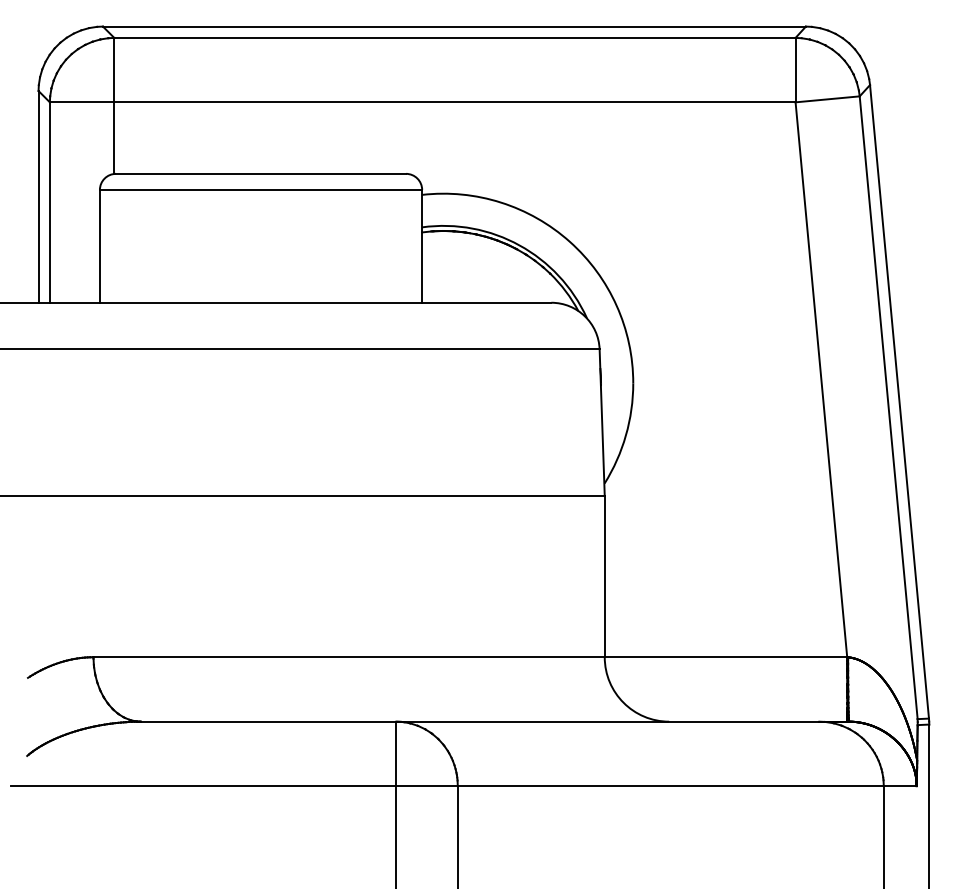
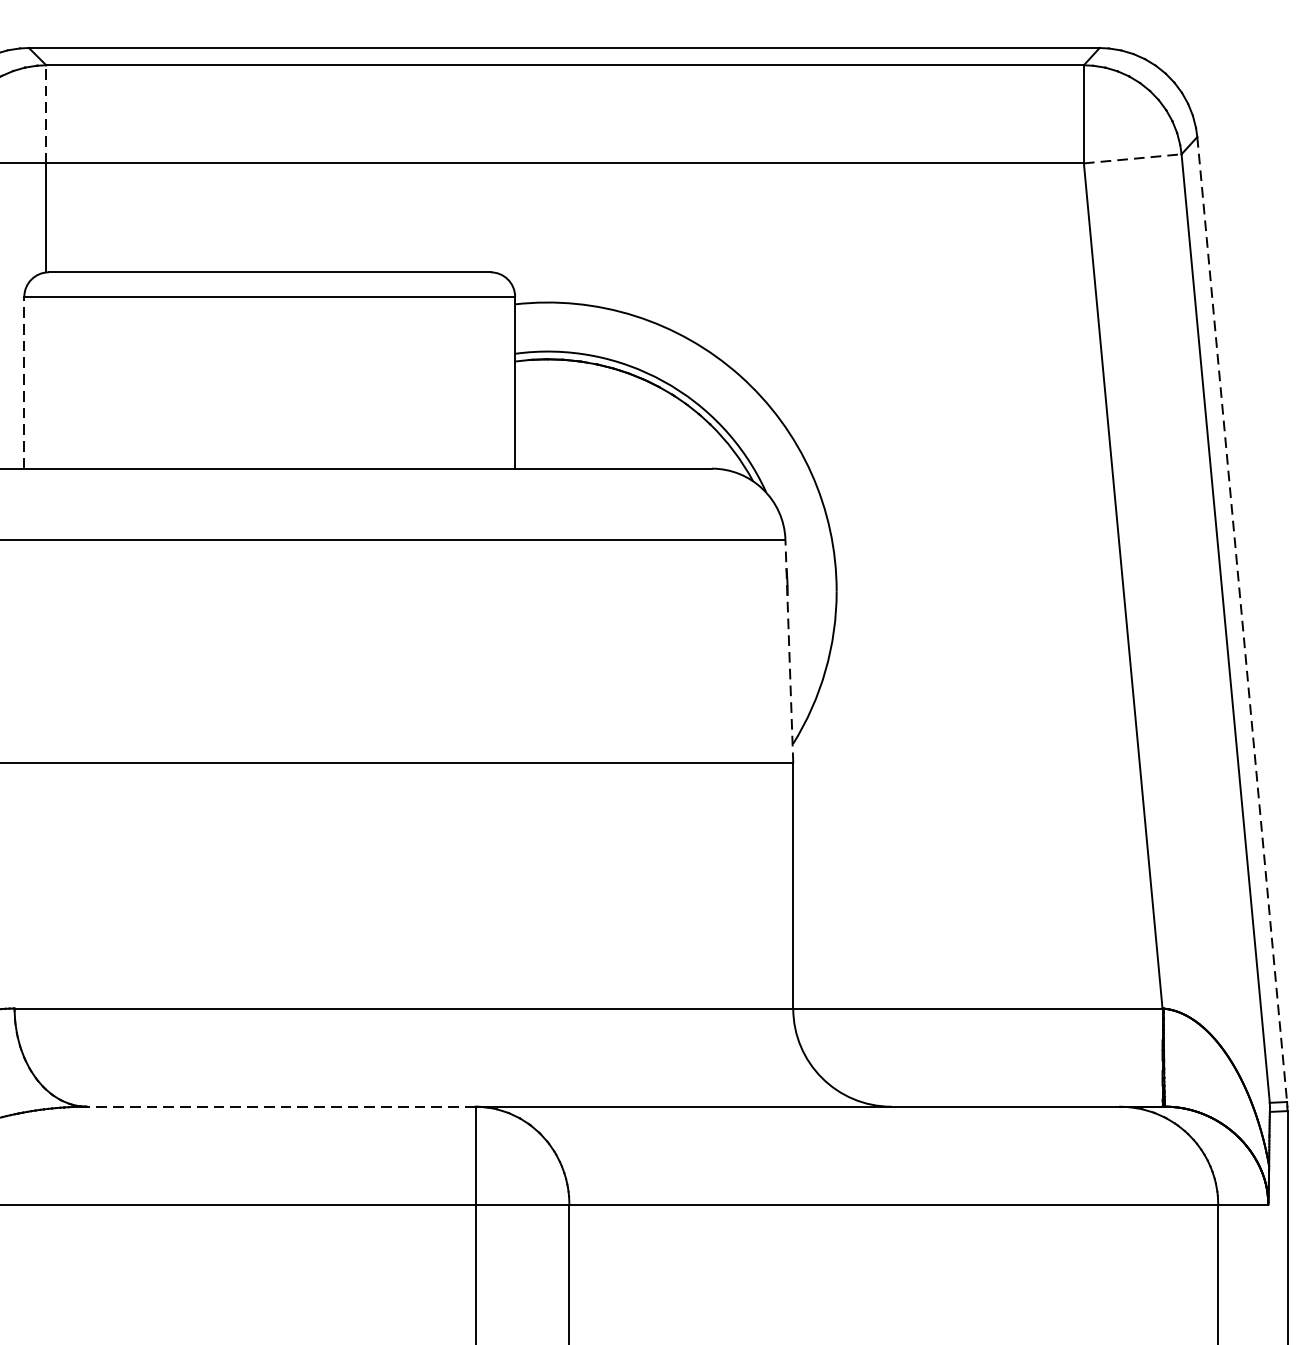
line: (114, 69) -> (46, 113), solid -> dashed
line: (828, 99) -> (1134, 159), solid -> dashed
line: (99, 245) -> (23, 381), solid -> dashed
line: (899, 402) -> (1242, 620), solid -> dashed
line: (602, 422) -> (789, 651), solid -> dashed
line: (268, 721) -> (281, 1106), solid -> dashed

